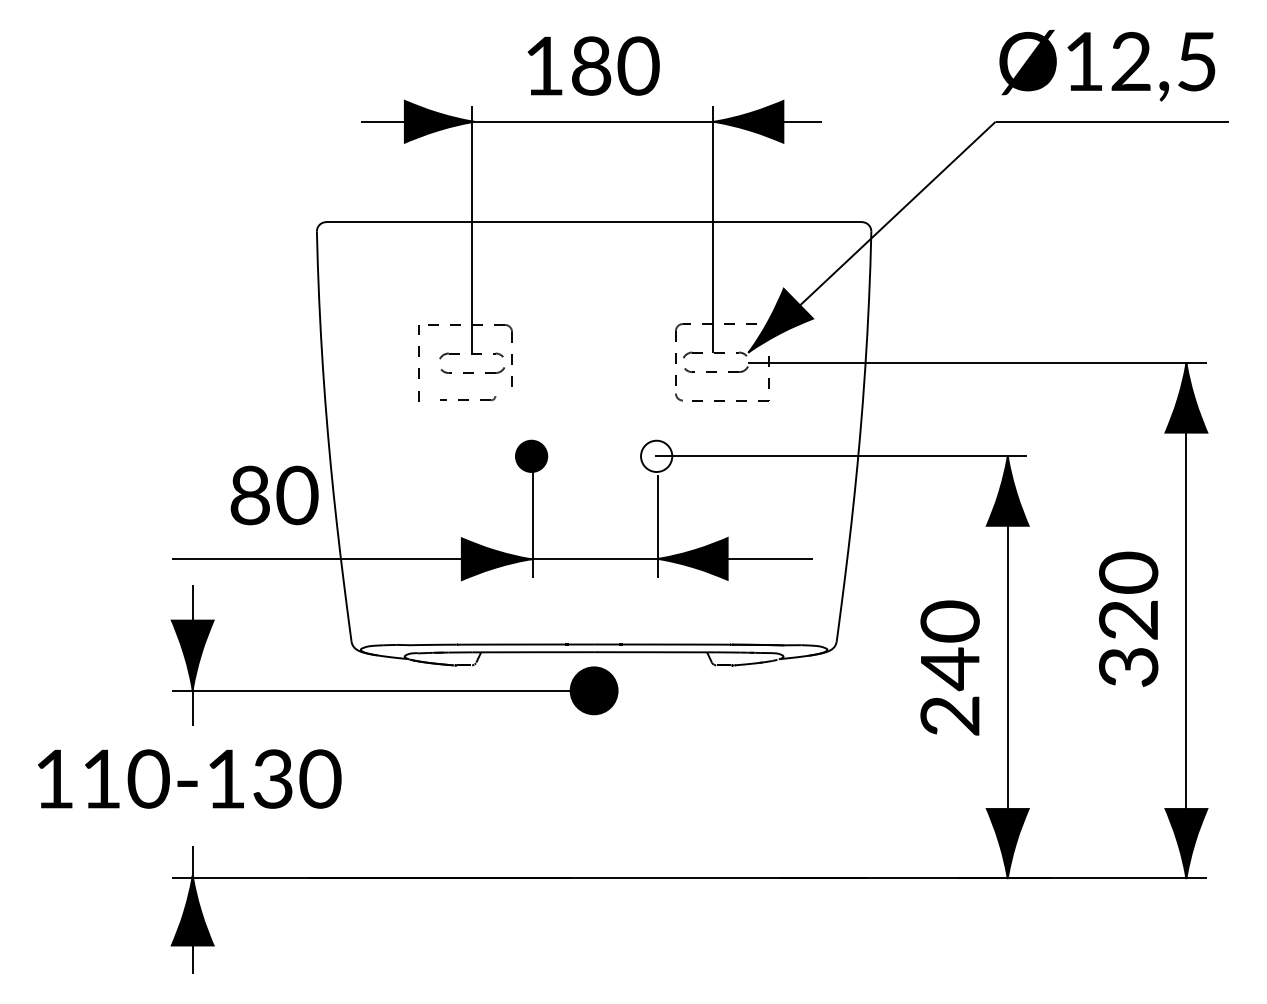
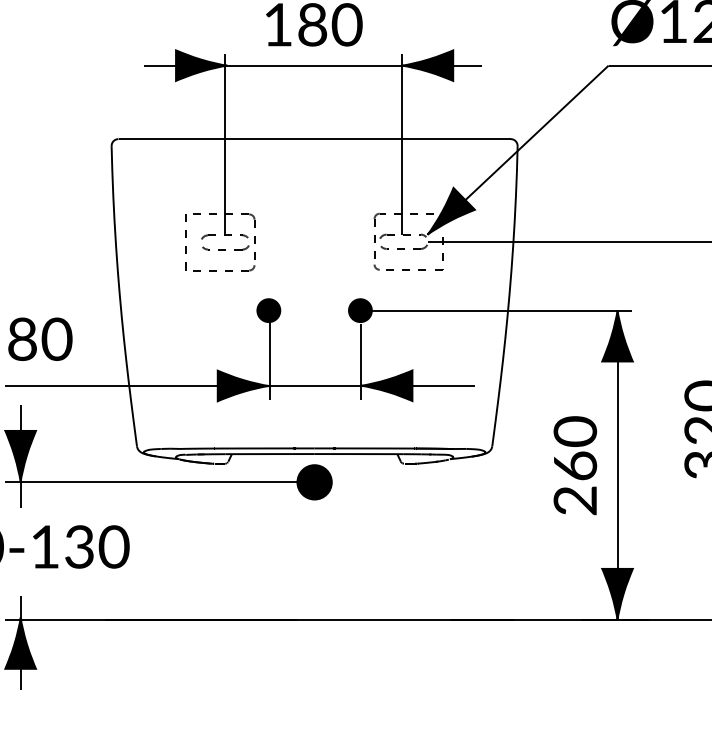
part: (470, 398) -> (224, 268), size x1.67
fill: (656, 455) -> (360, 310), added
text: (274, 495) -> (40, 339), moved
text: (950, 669) -> (575, 466), 240 -> 260

